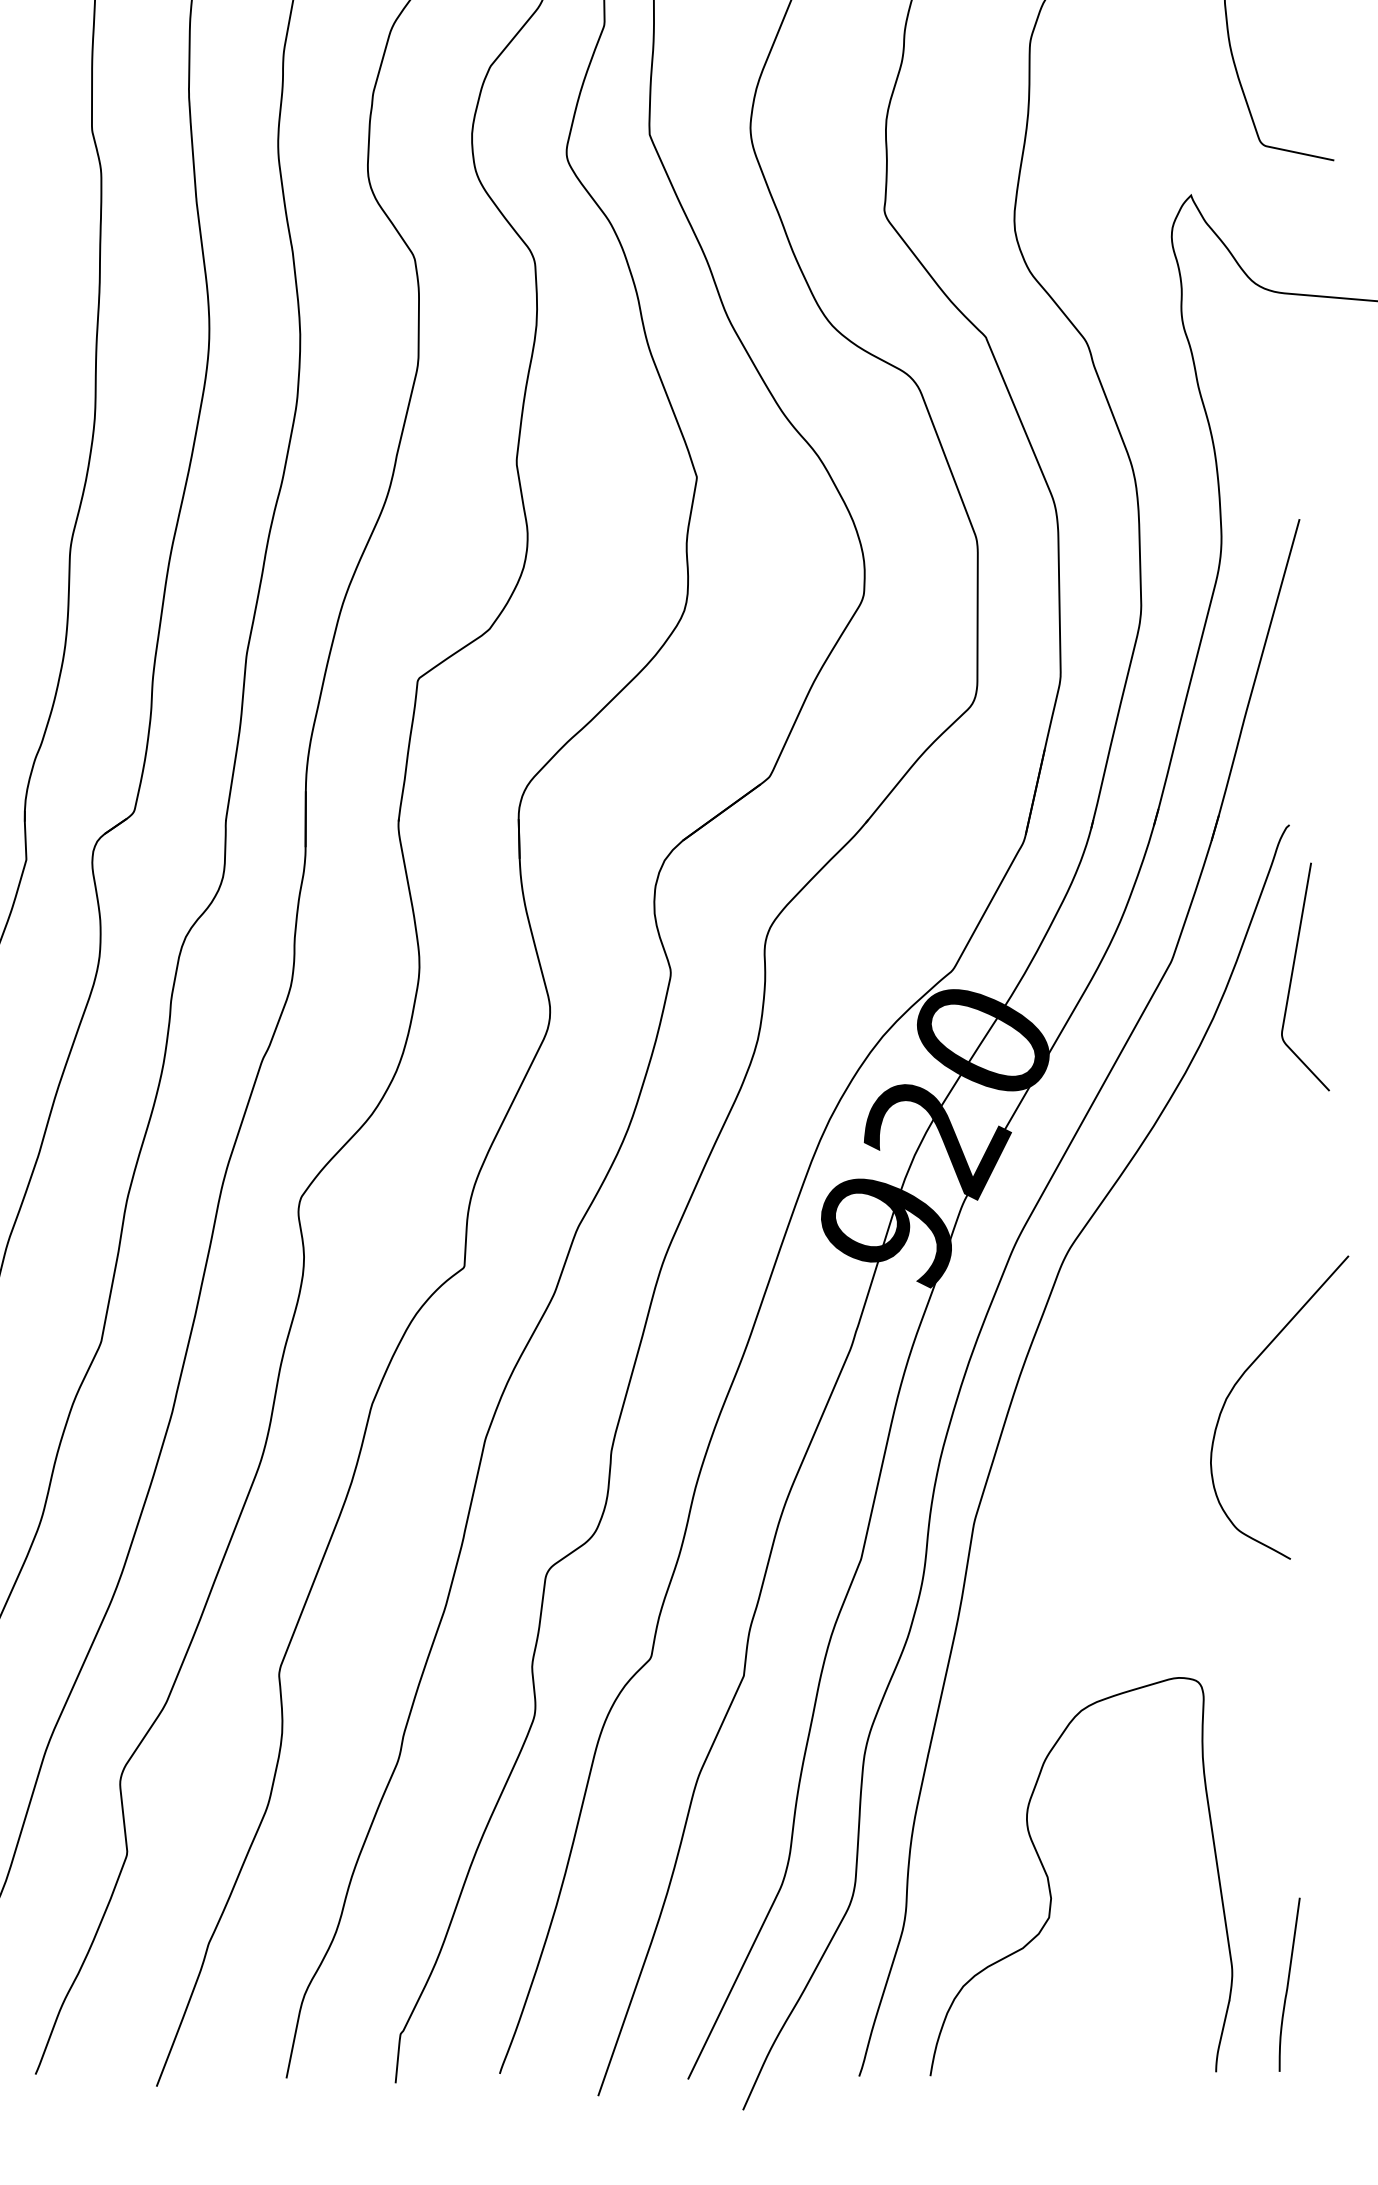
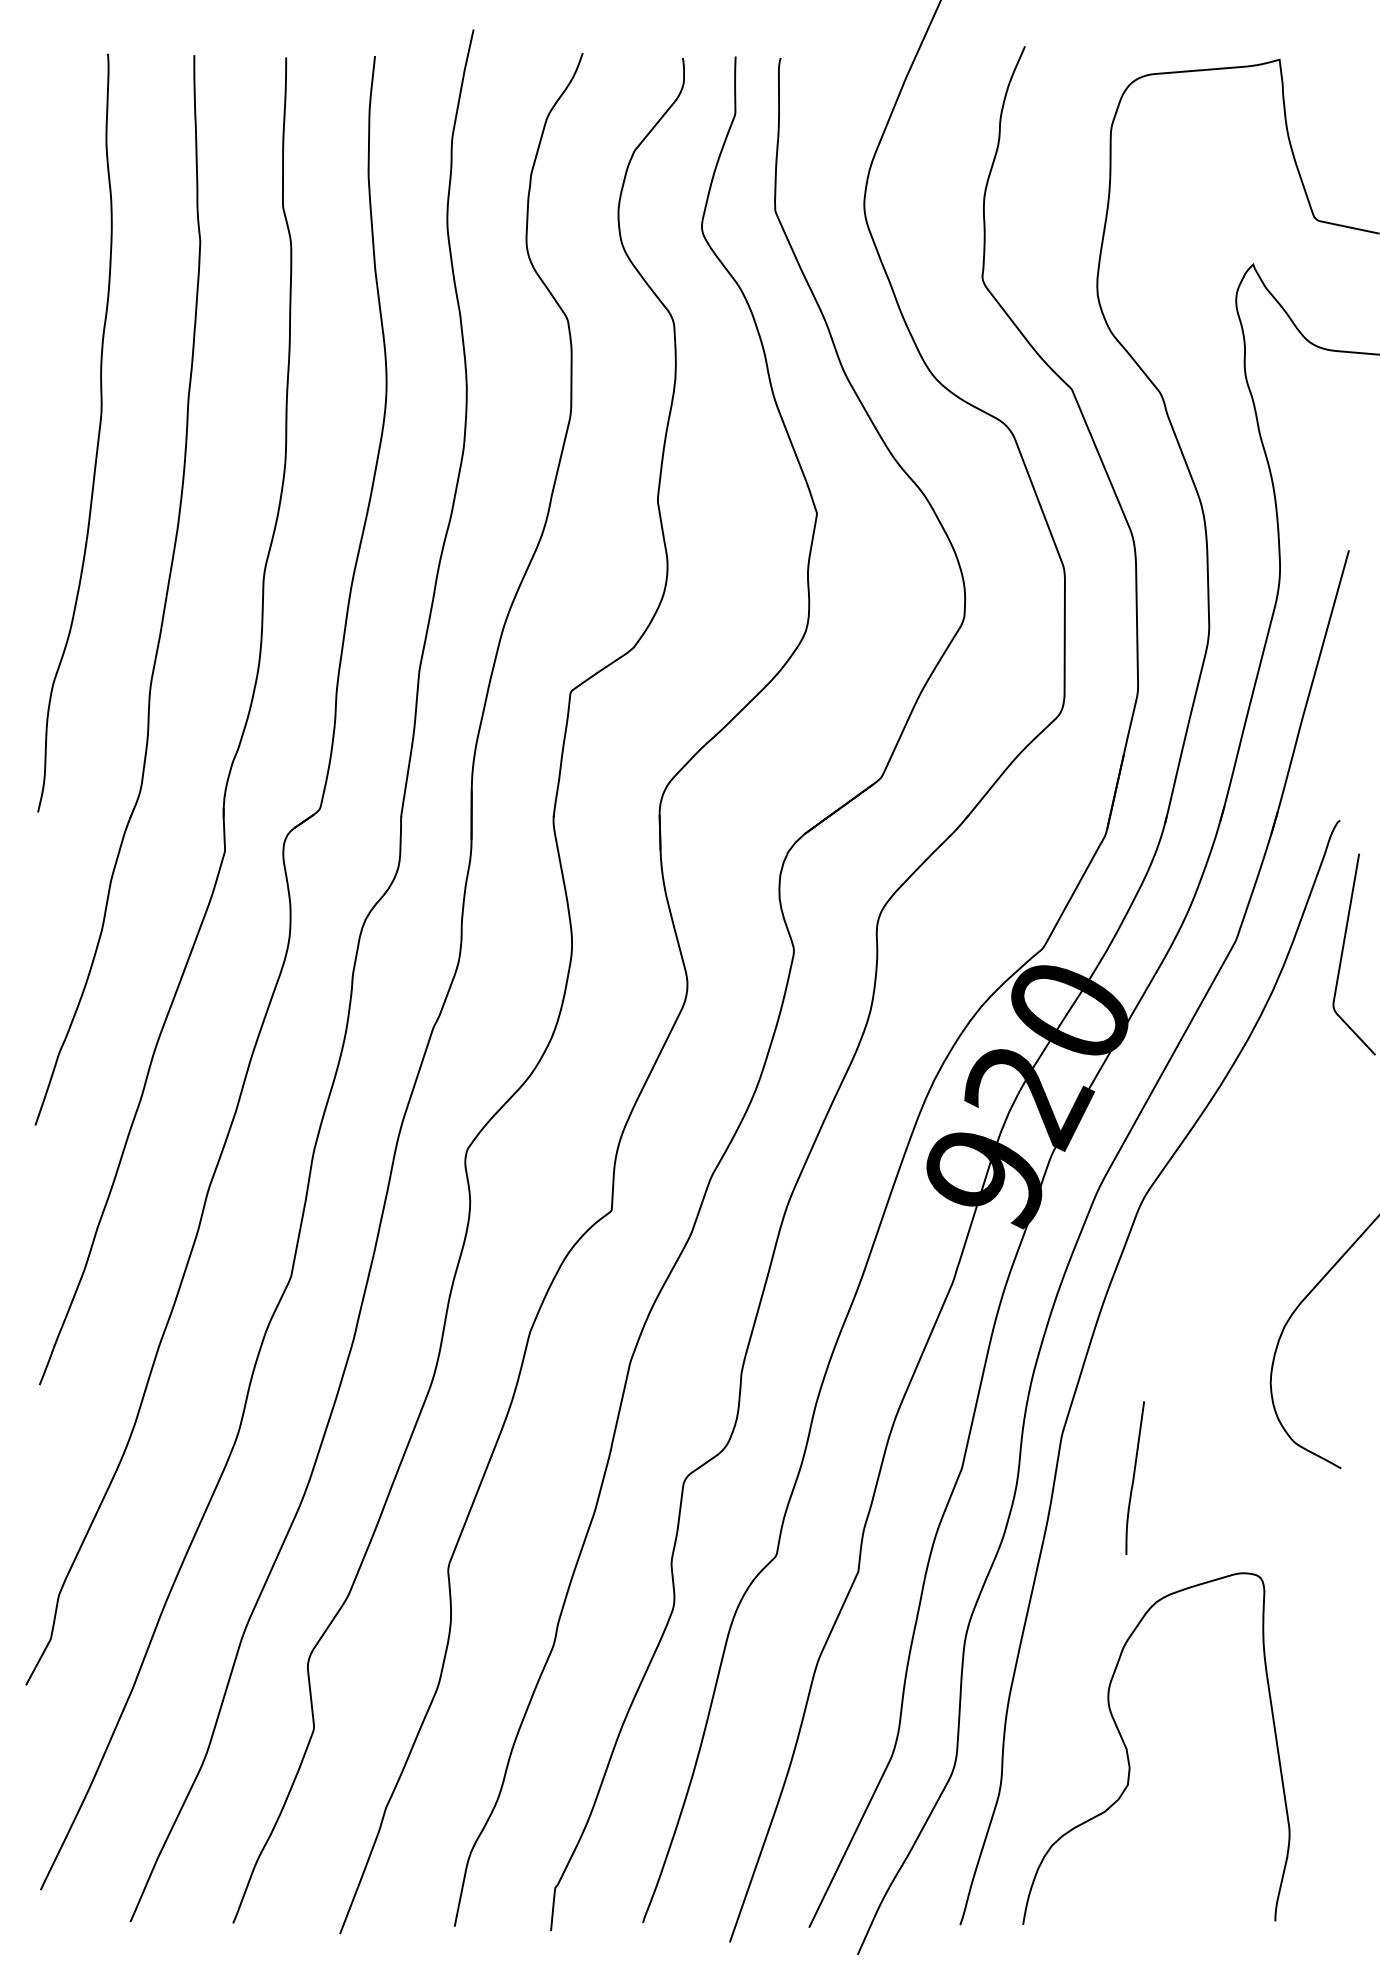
curve: (1288, 1984) -> (1134, 1477), moved

